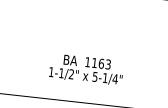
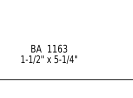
text: (85, 68) -> (48, 53), moved

